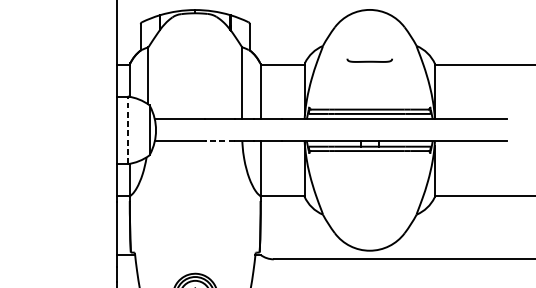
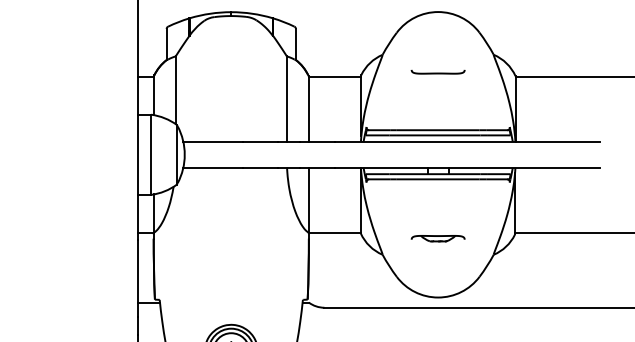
line: (127, 130) -> (151, 154), dashed -> solid
line: (219, 141) -> (259, 167), dashed -> solid
part: (369, 200) -> (437, 238), added

